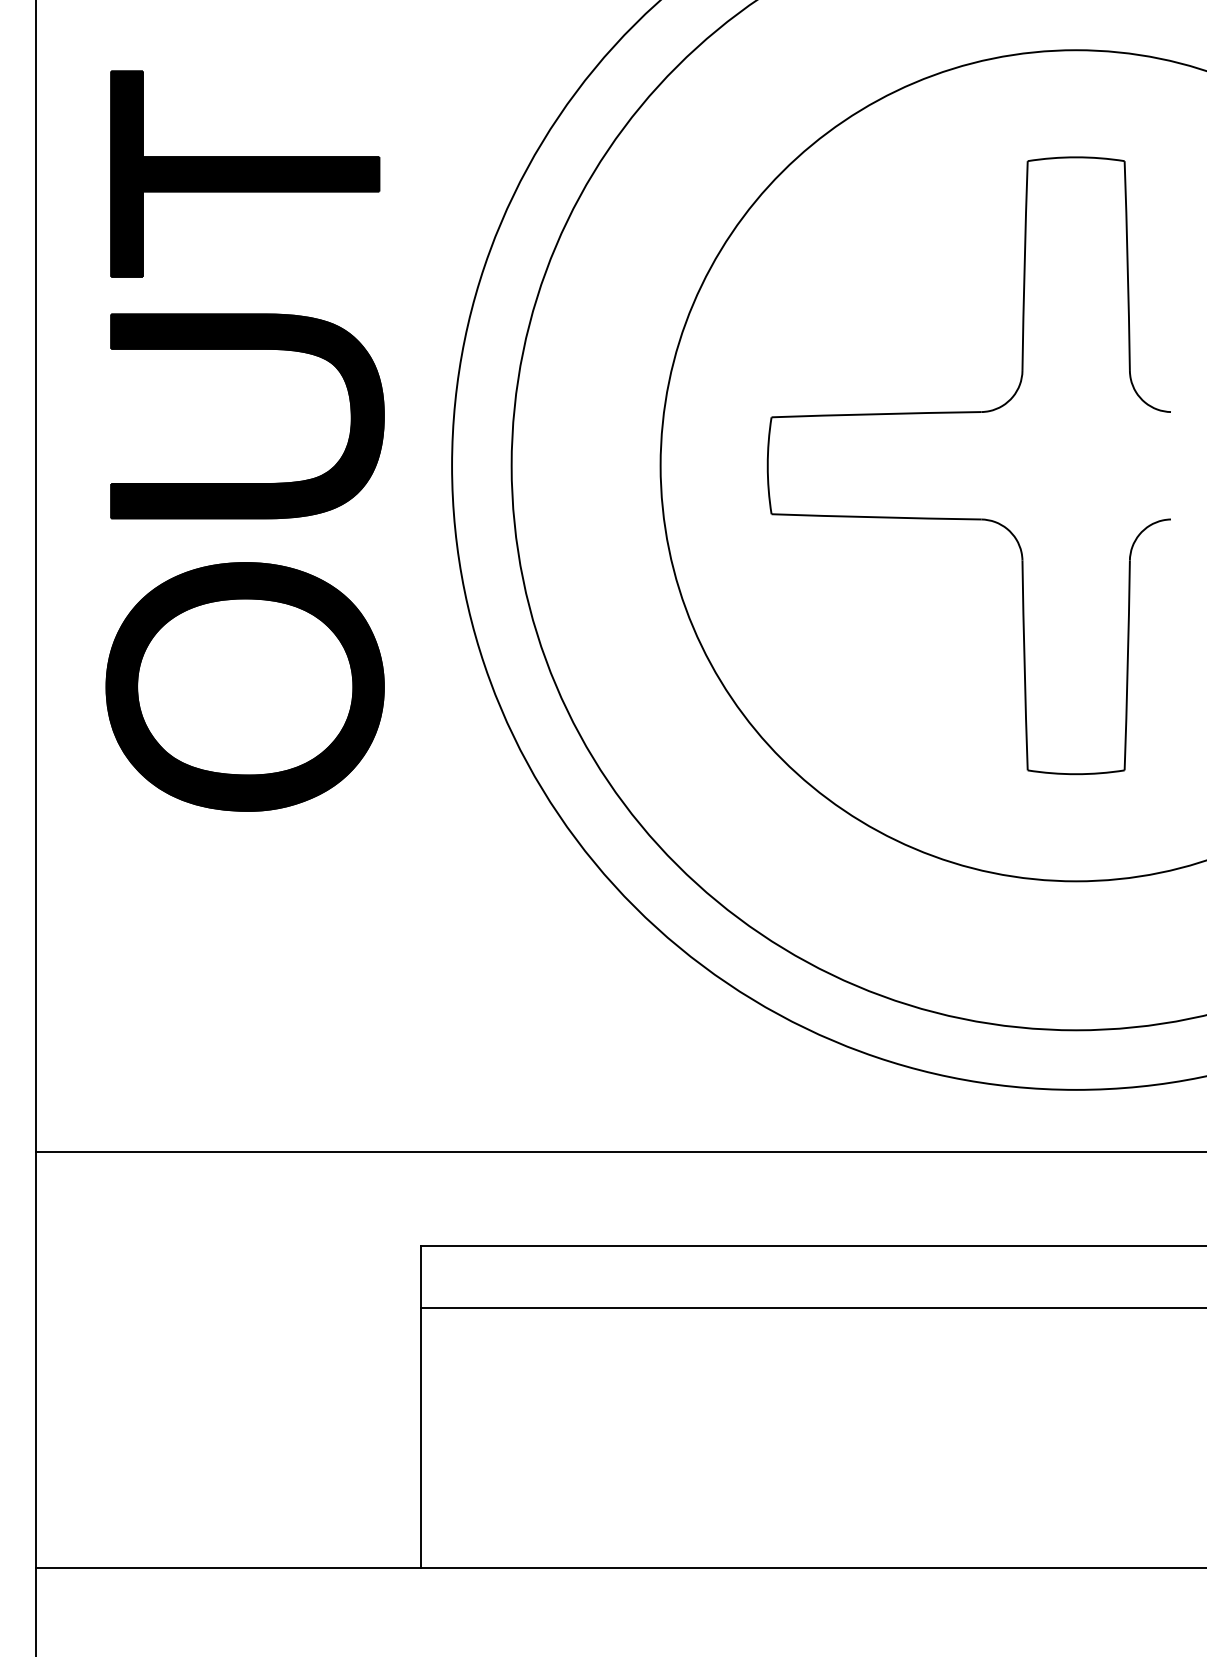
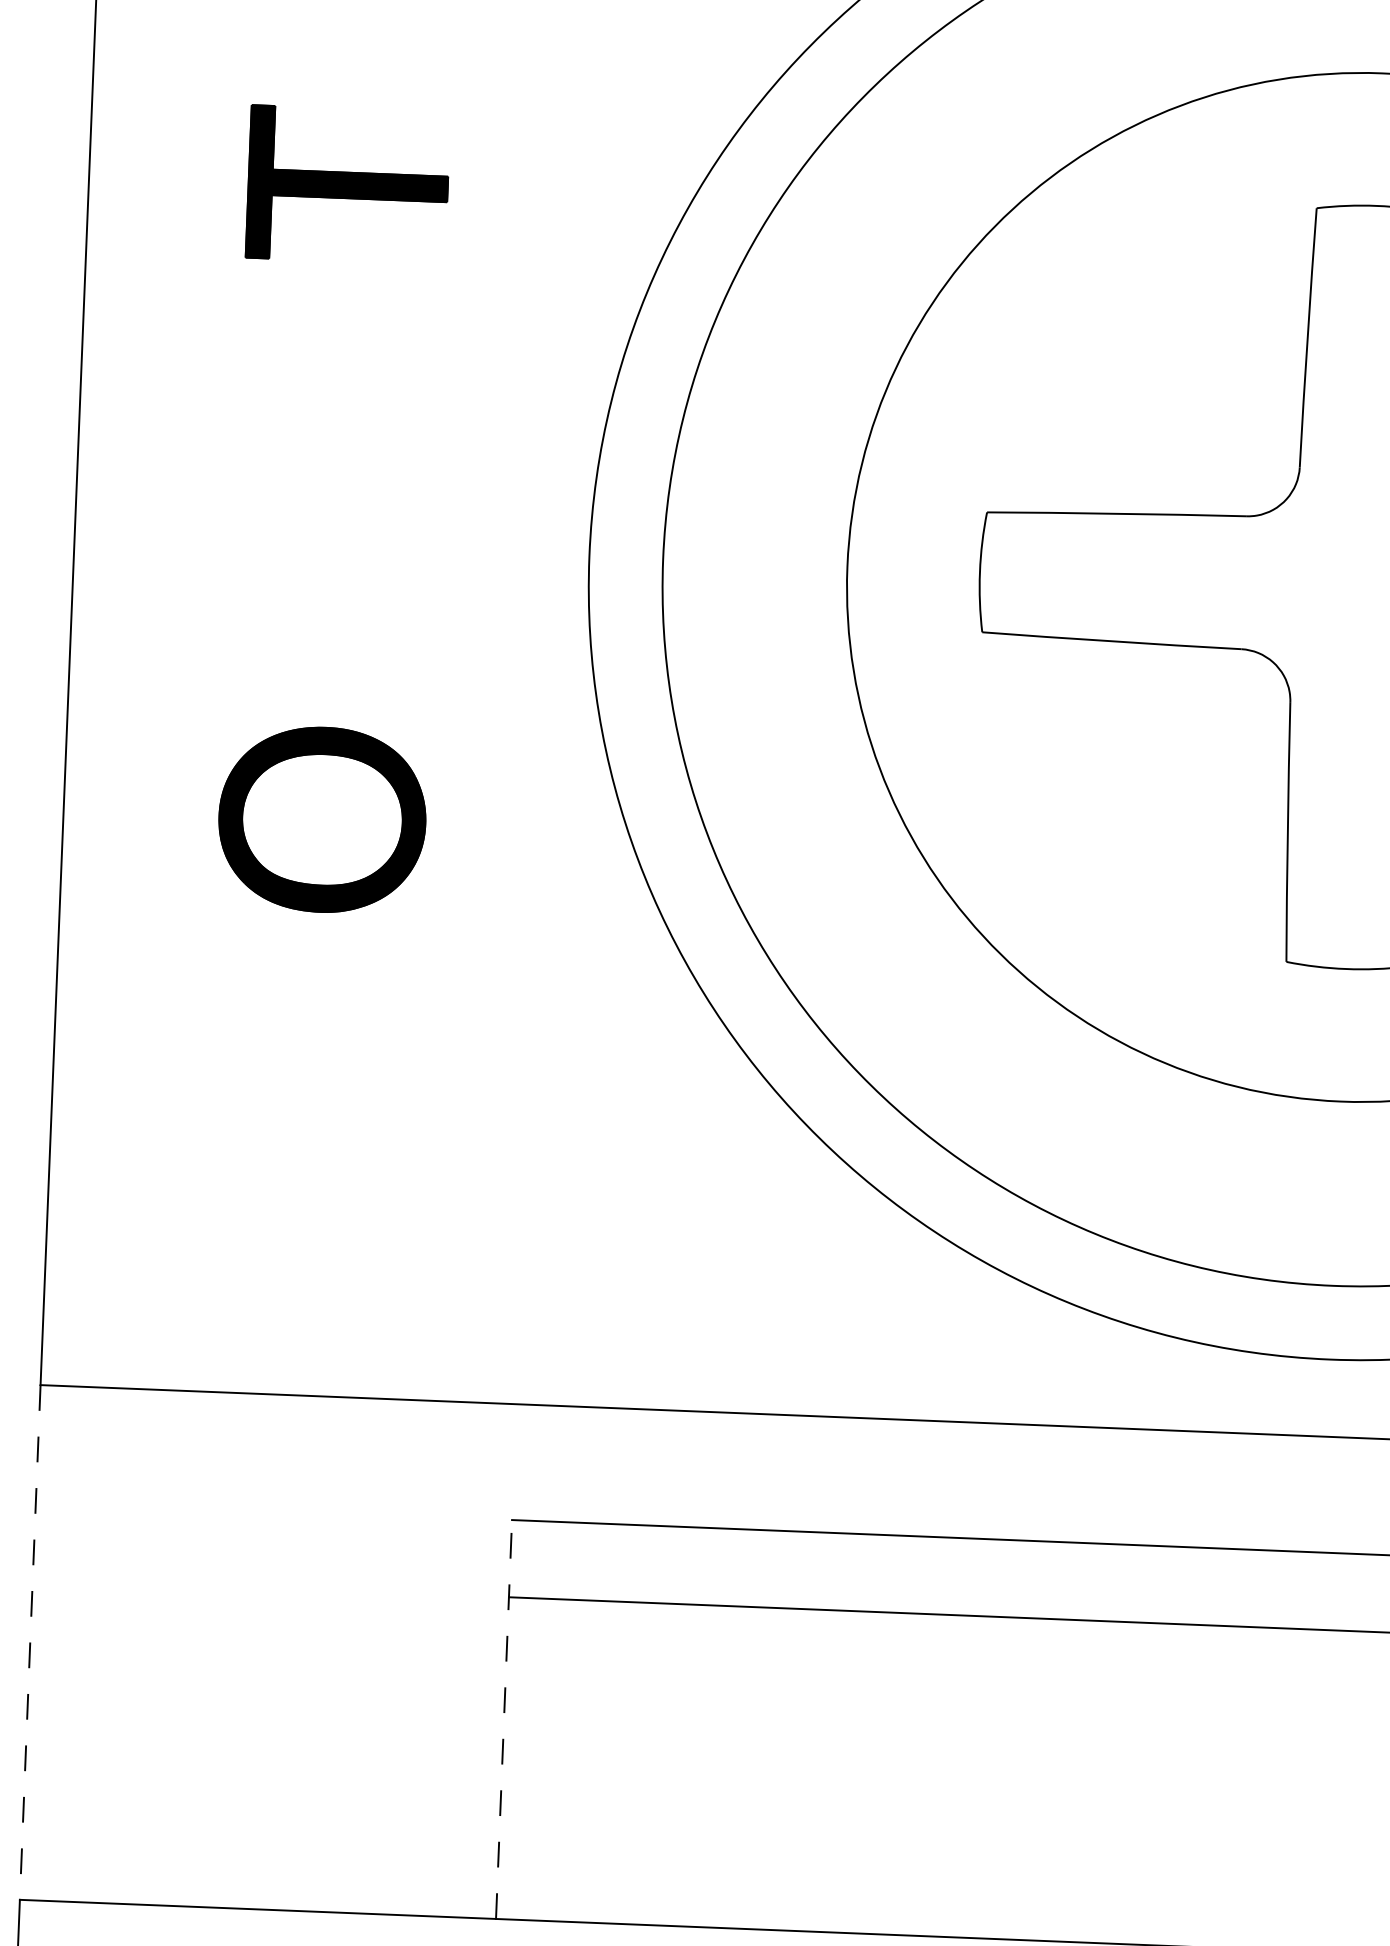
part: (245, 173) -> (348, 184), size x0.6
part: (247, 349) -> (342, 402), removed
part: (244, 686) -> (321, 819), size x0.6
line: (35, 1360) -> (29, 1642), solid -> dashed
line: (420, 1406) -> (503, 1718), solid -> dashed

